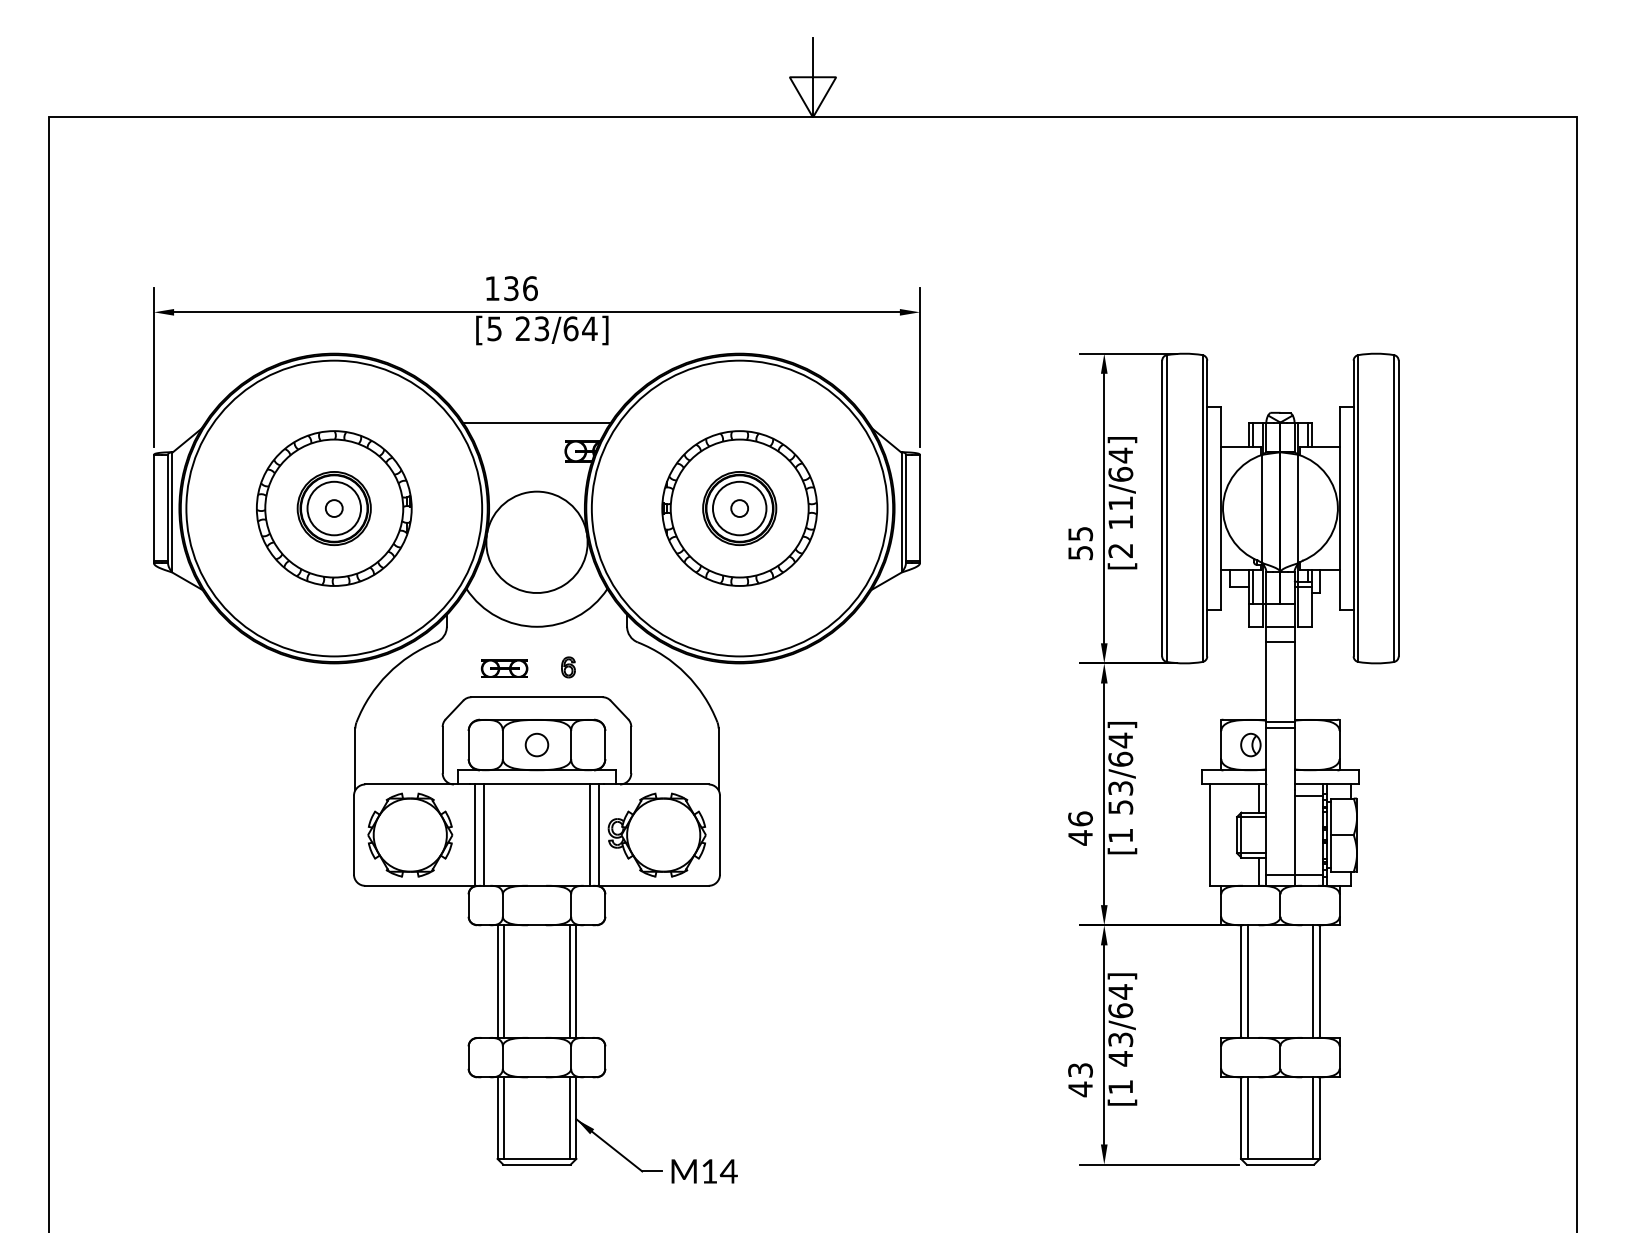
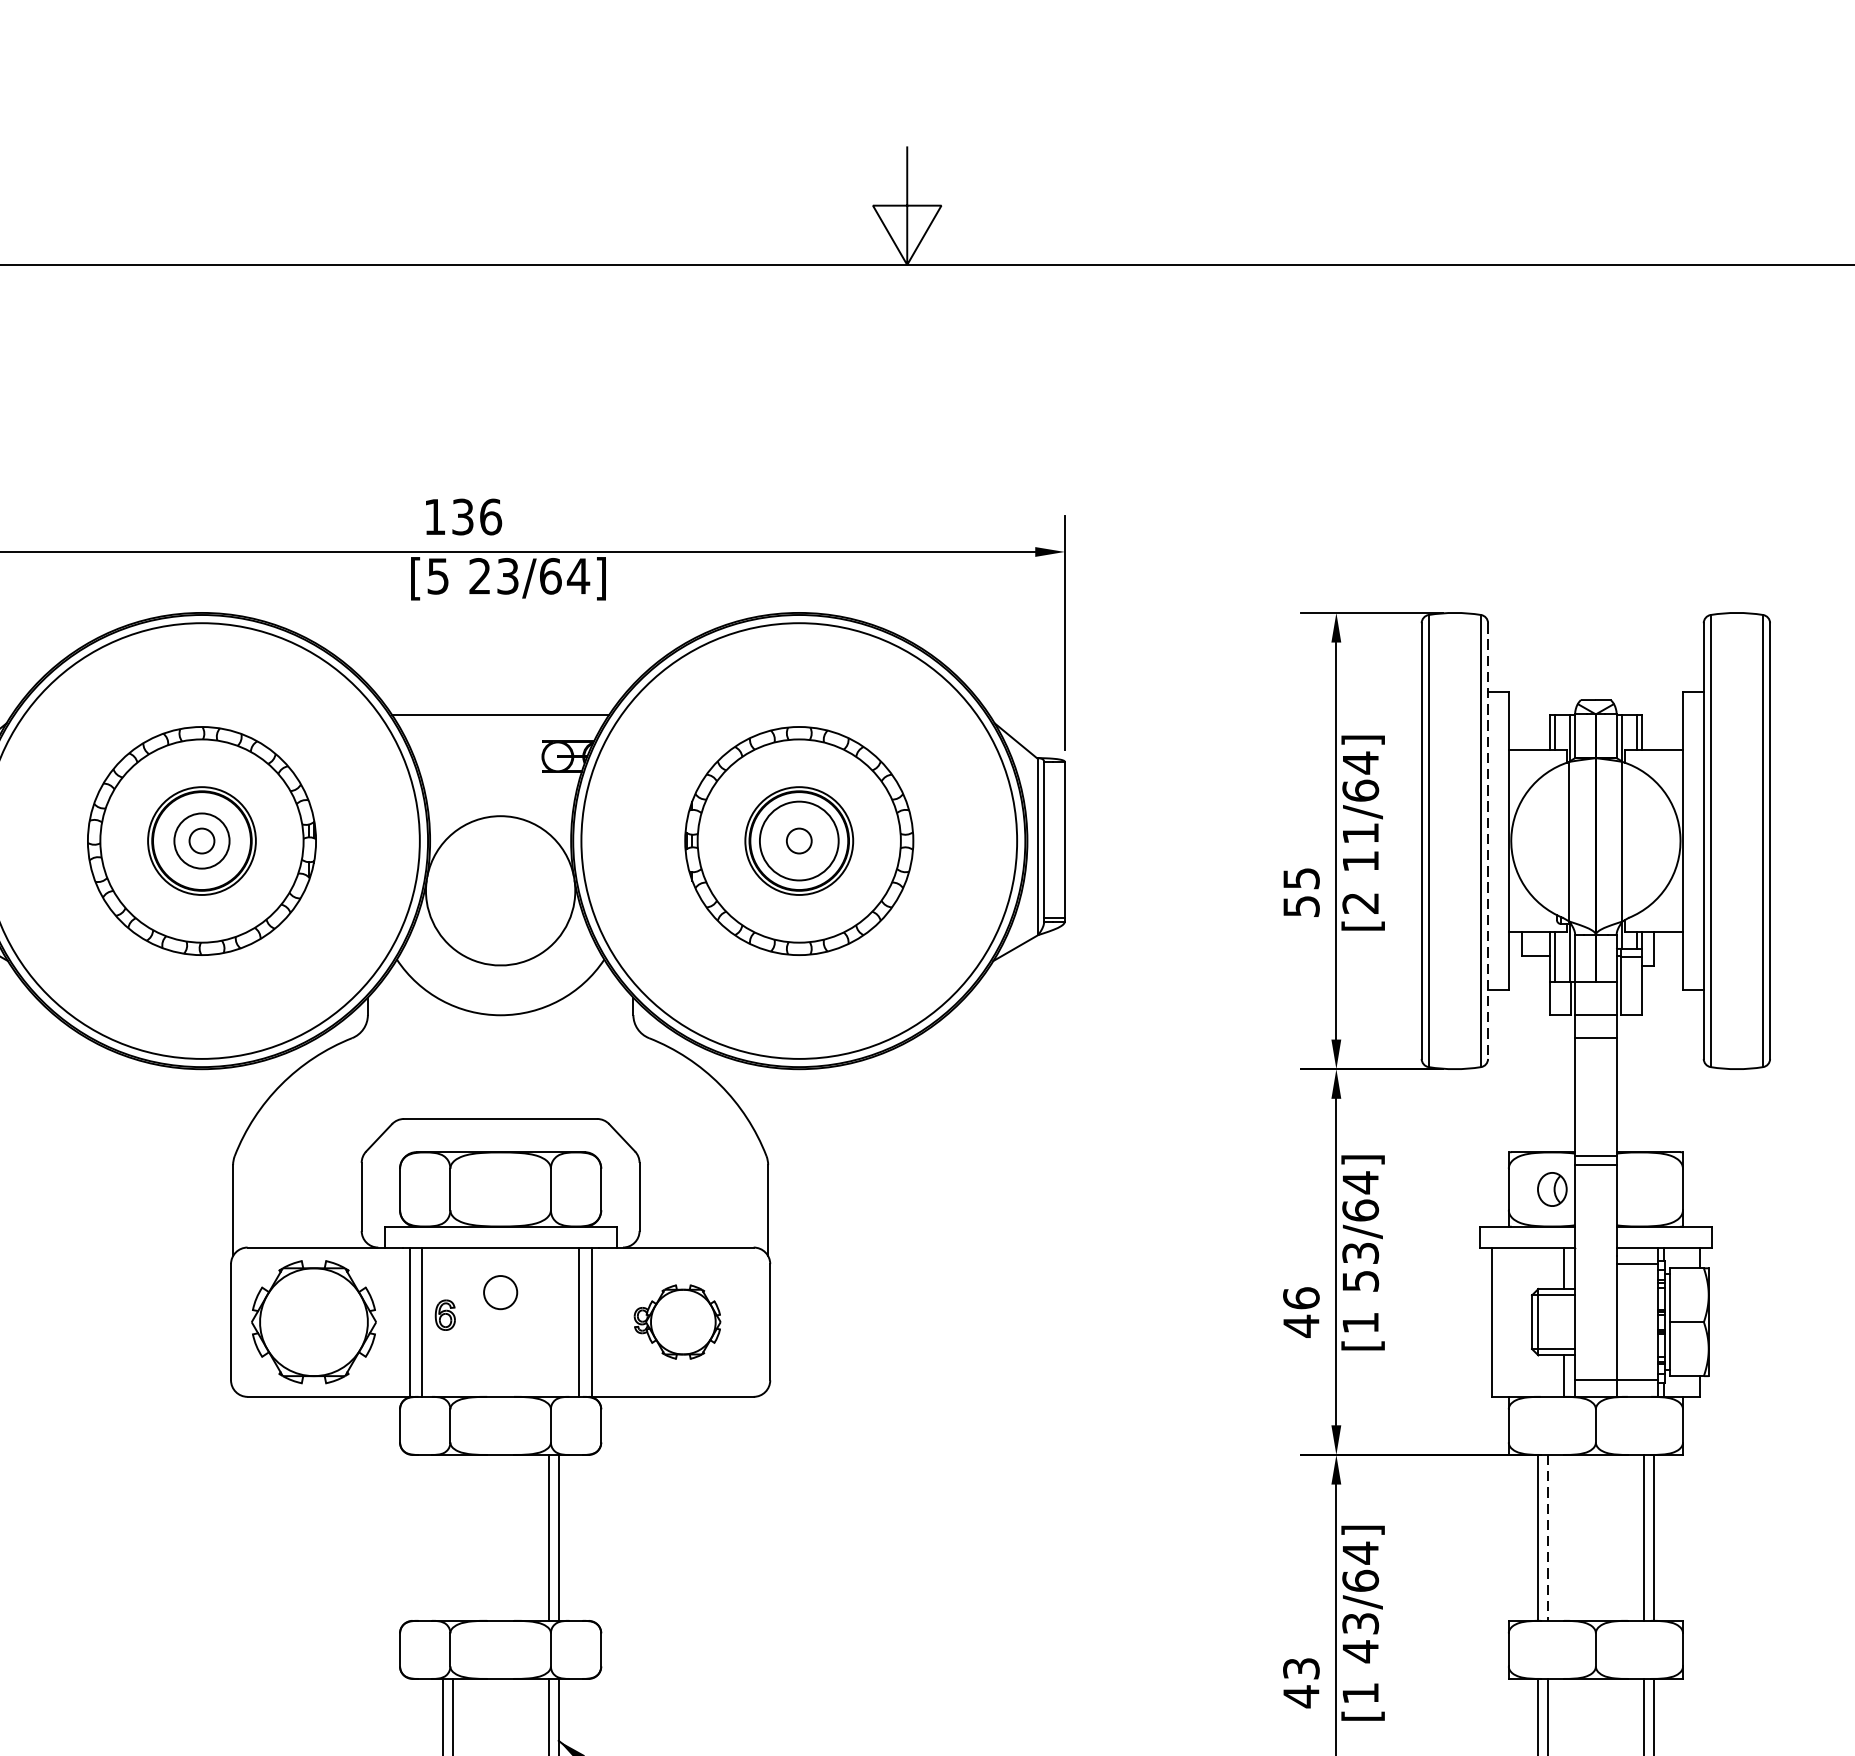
circle: (334, 508) -> (202, 840), size x0.7
line: (1207, 508) -> (1488, 840), solid -> dashed
part: (568, 667) -> (445, 1315), moved
part: (504, 668) -> (452, 1076), removed
circle: (536, 744) -> (499, 1291), moved
part: (656, 834) -> (676, 1321), size x0.6
line: (497, 981) -> (442, 1537), removed
line: (504, 981) -> (452, 1537), removed
line: (1247, 982) -> (1547, 1539), solid -> dashed

